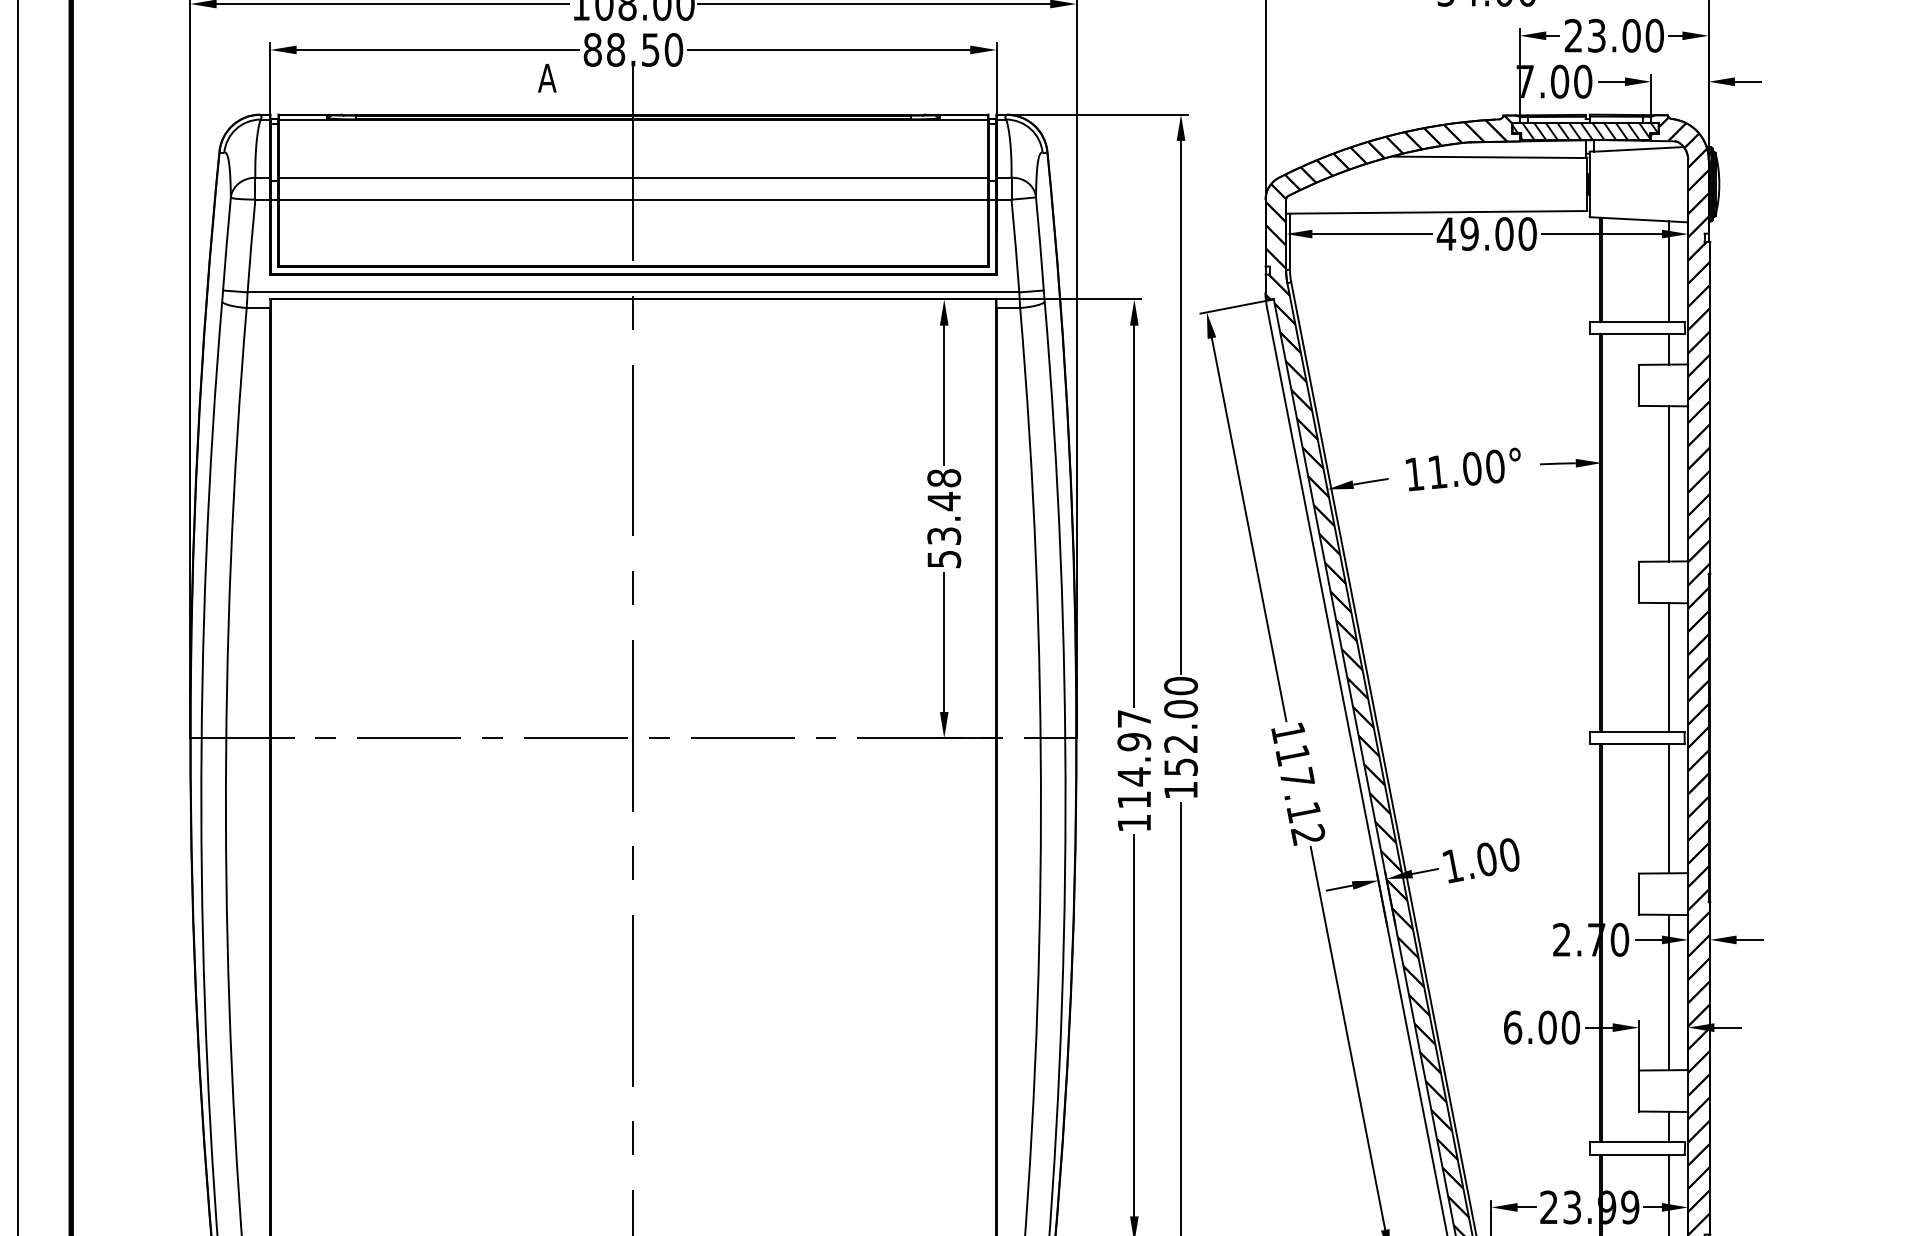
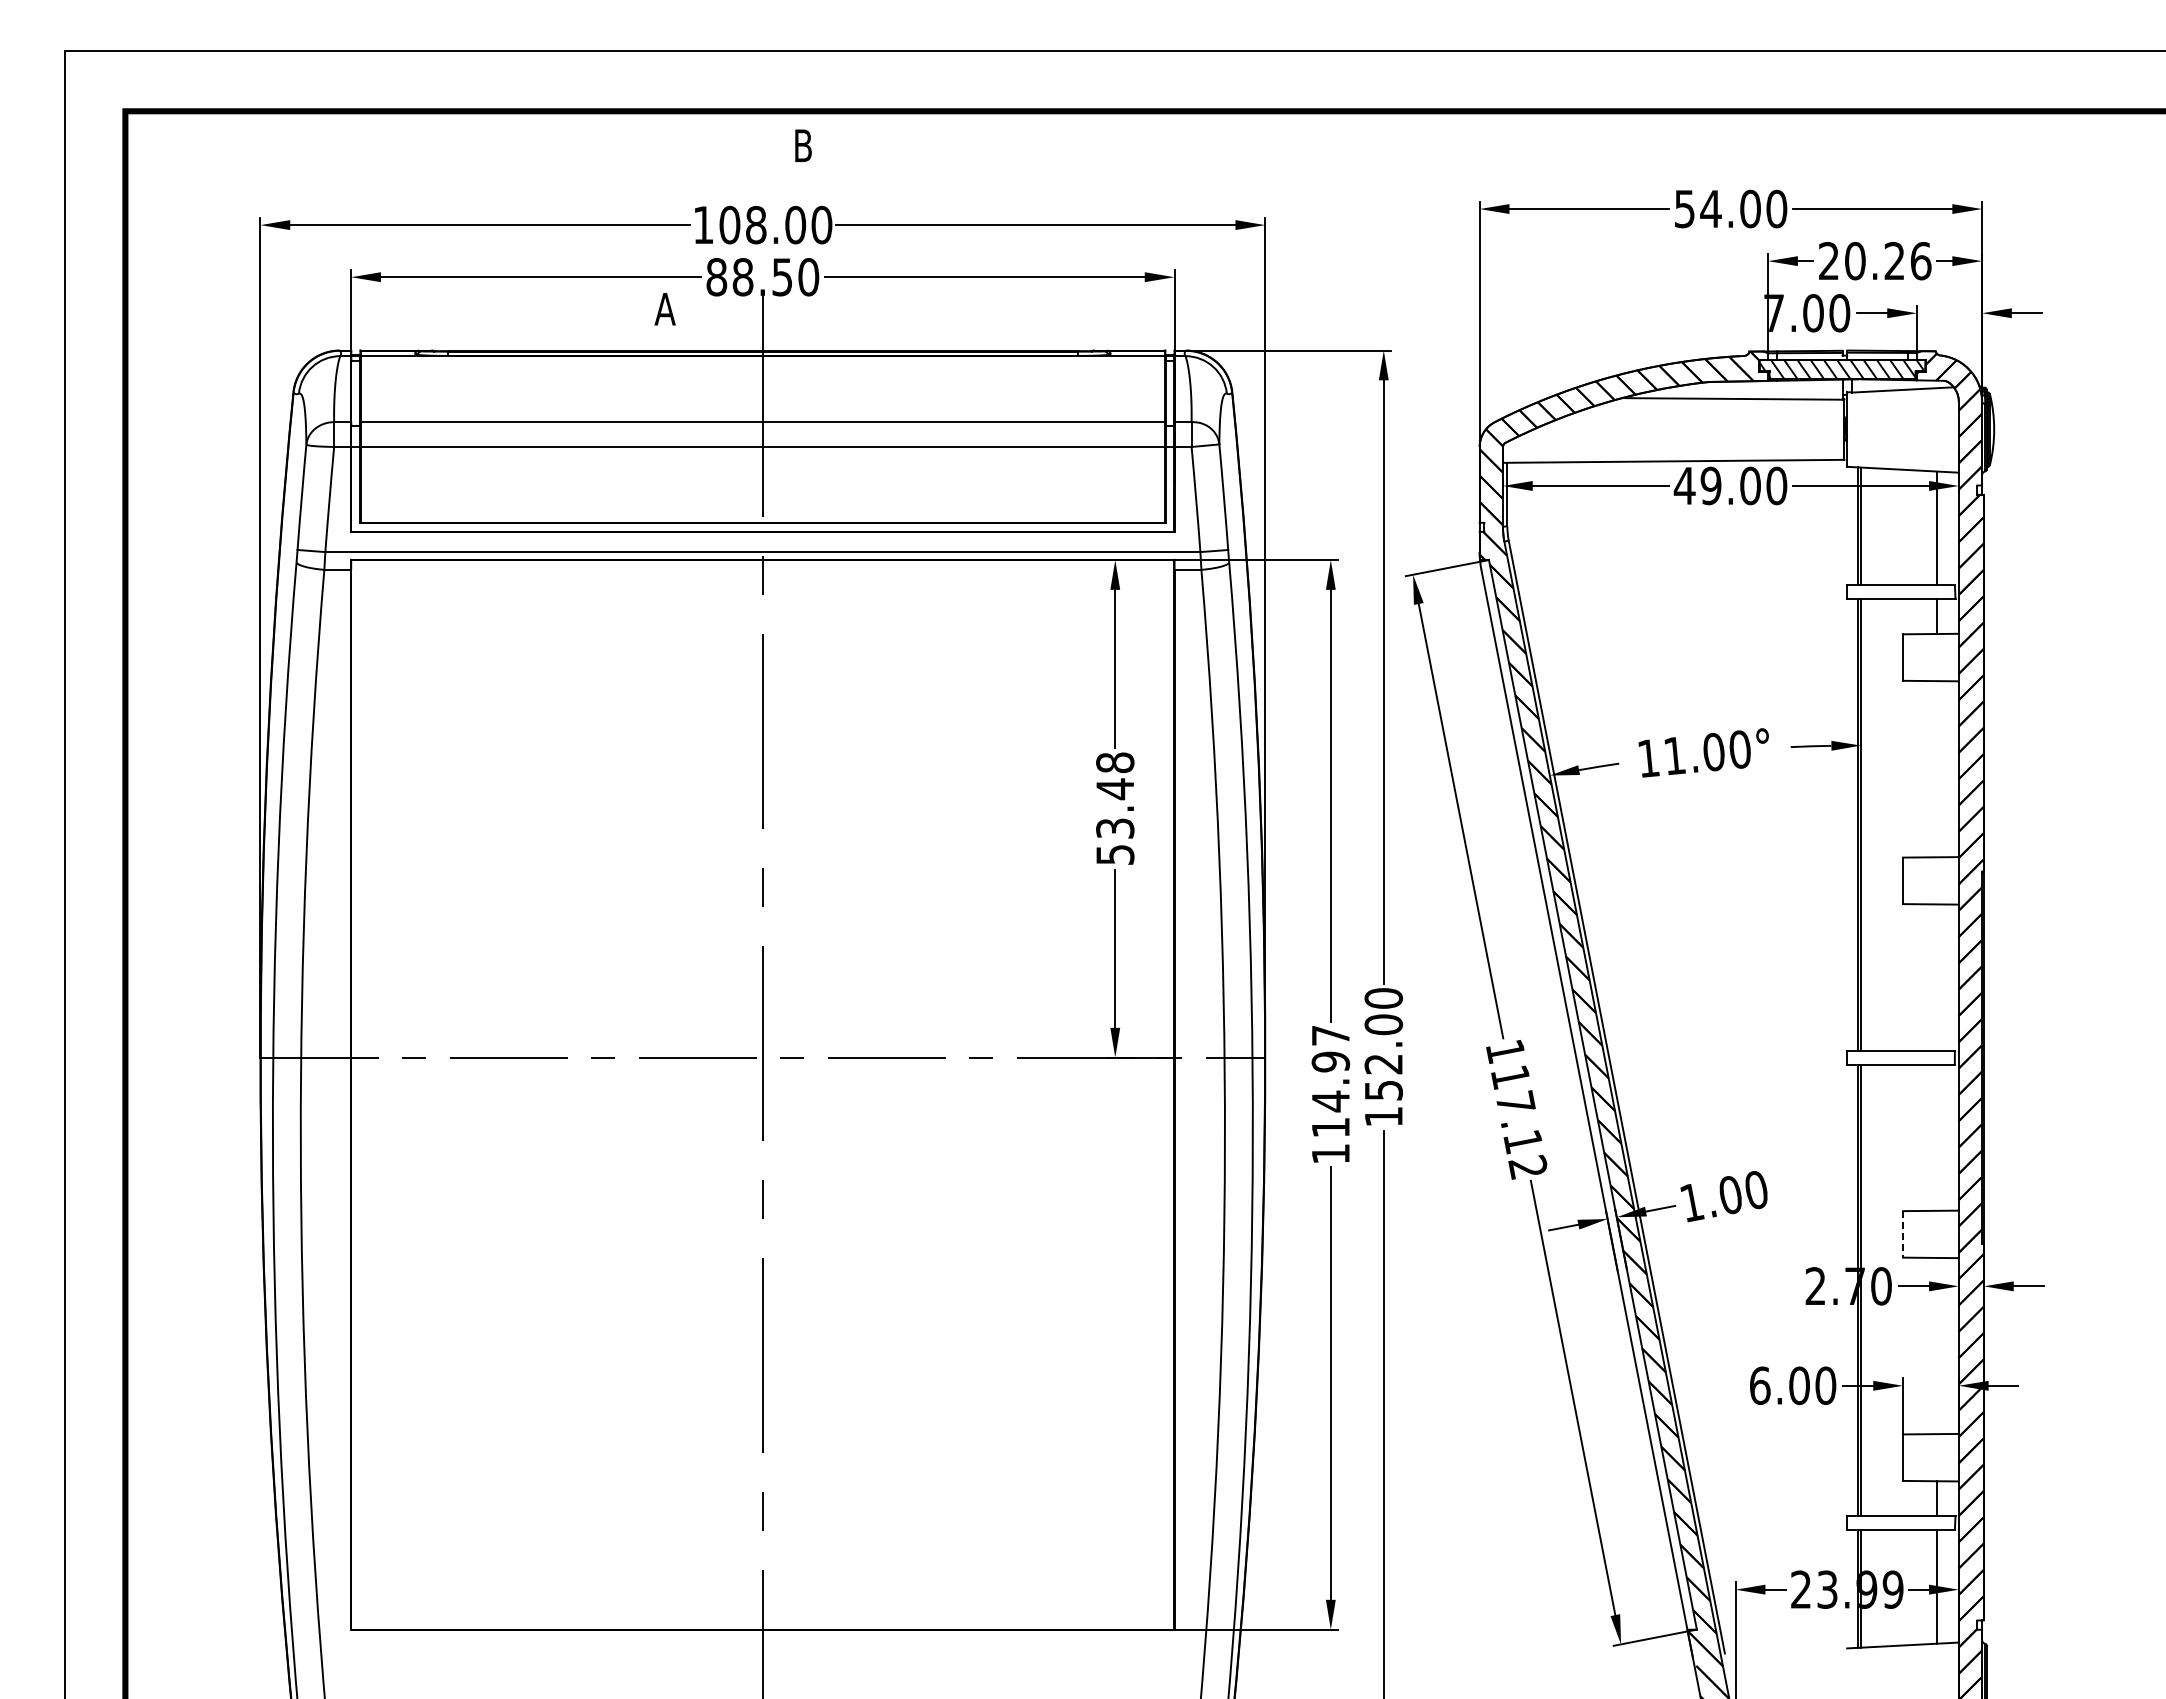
text: (1626, 35) -> (1888, 260), 23.00 -> 20.26
line: (1668, 484) -> (1936, 769), removed
line: (1668, 667) -> (1936, 977), removed
line: (1668, 808) -> (1936, 1137), removed
line: (1639, 894) -> (1903, 1234), solid -> dashed
line: (1668, 992) -> (1936, 1345), removed

